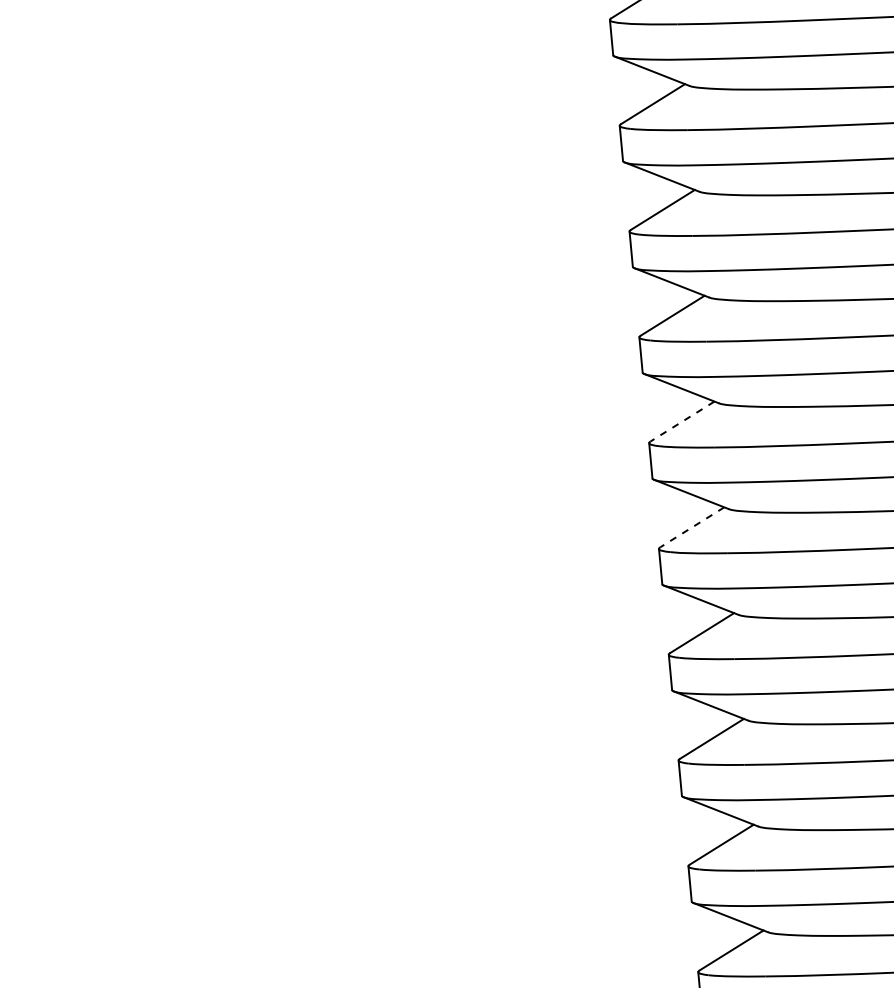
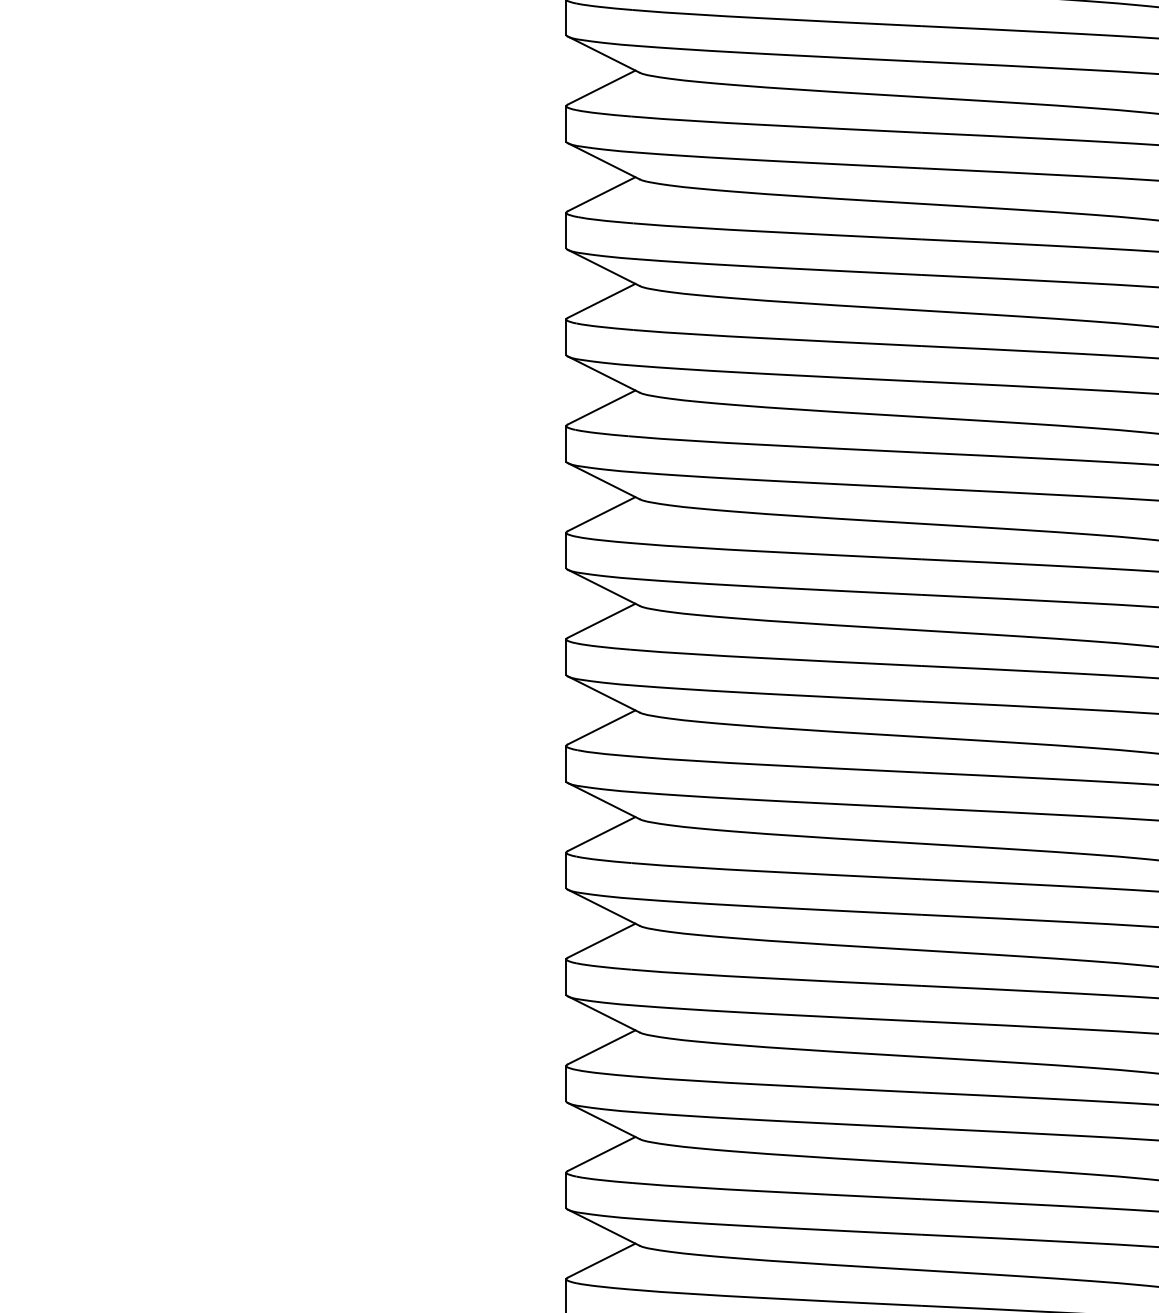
line: (682, 421) -> (601, 620), dashed -> solid
line: (692, 527) -> (601, 727), dashed -> solid

